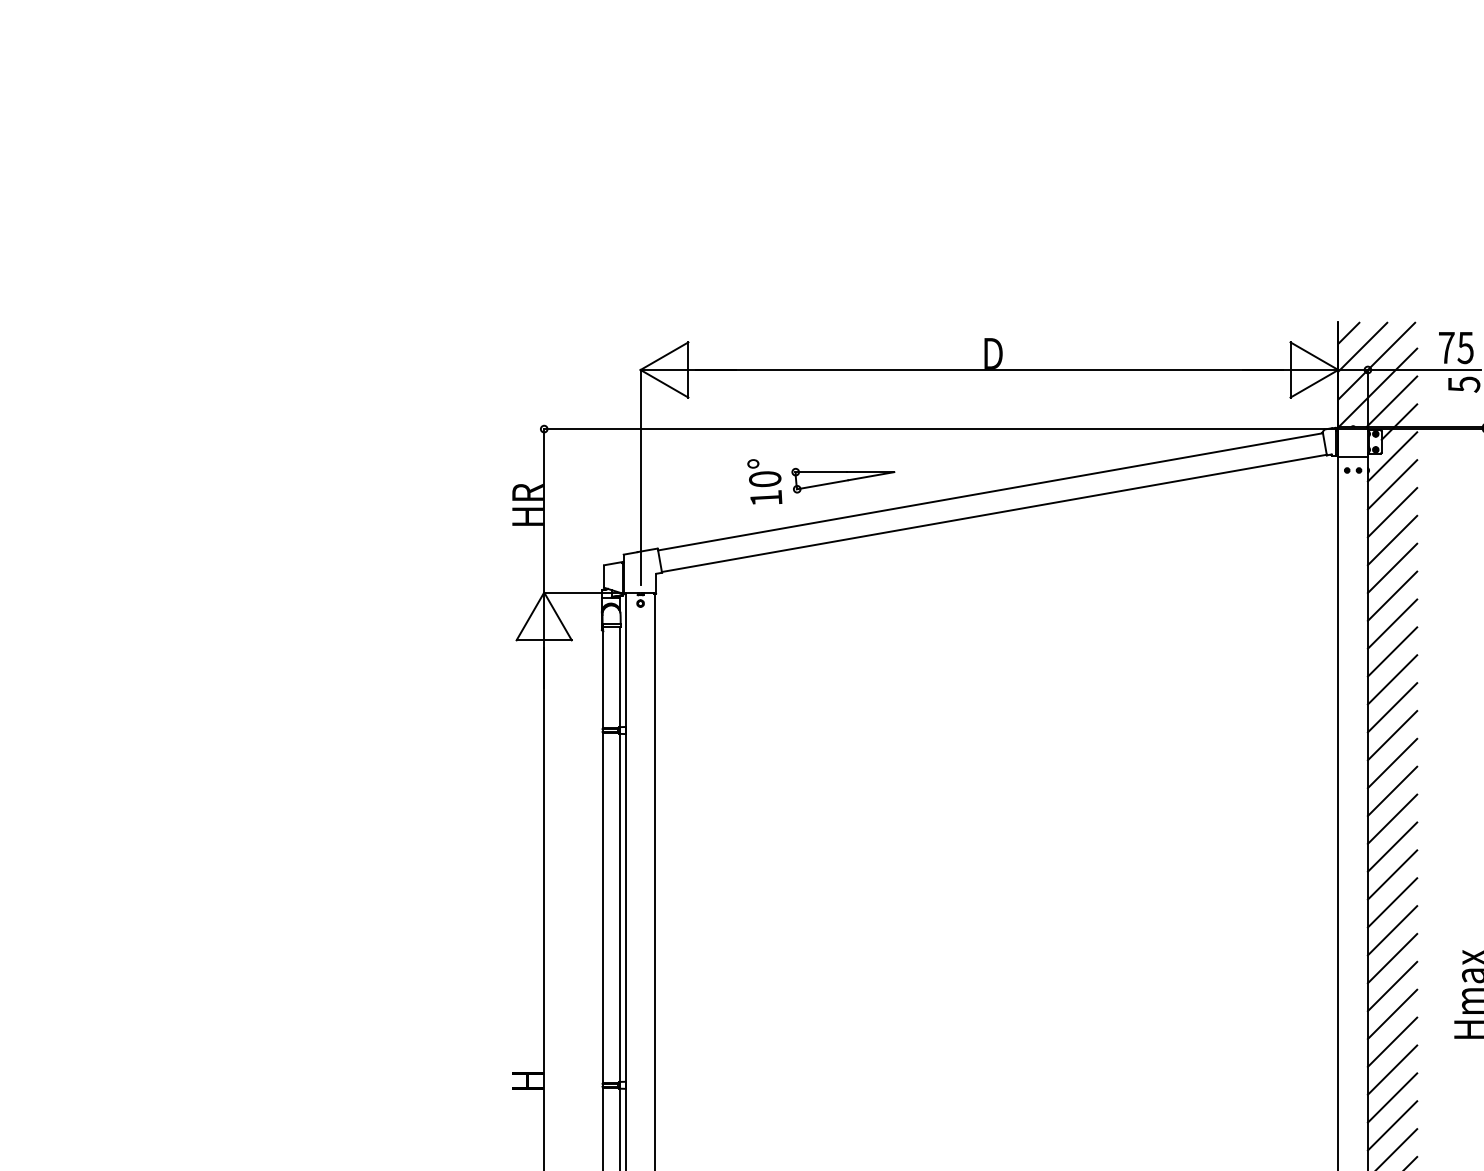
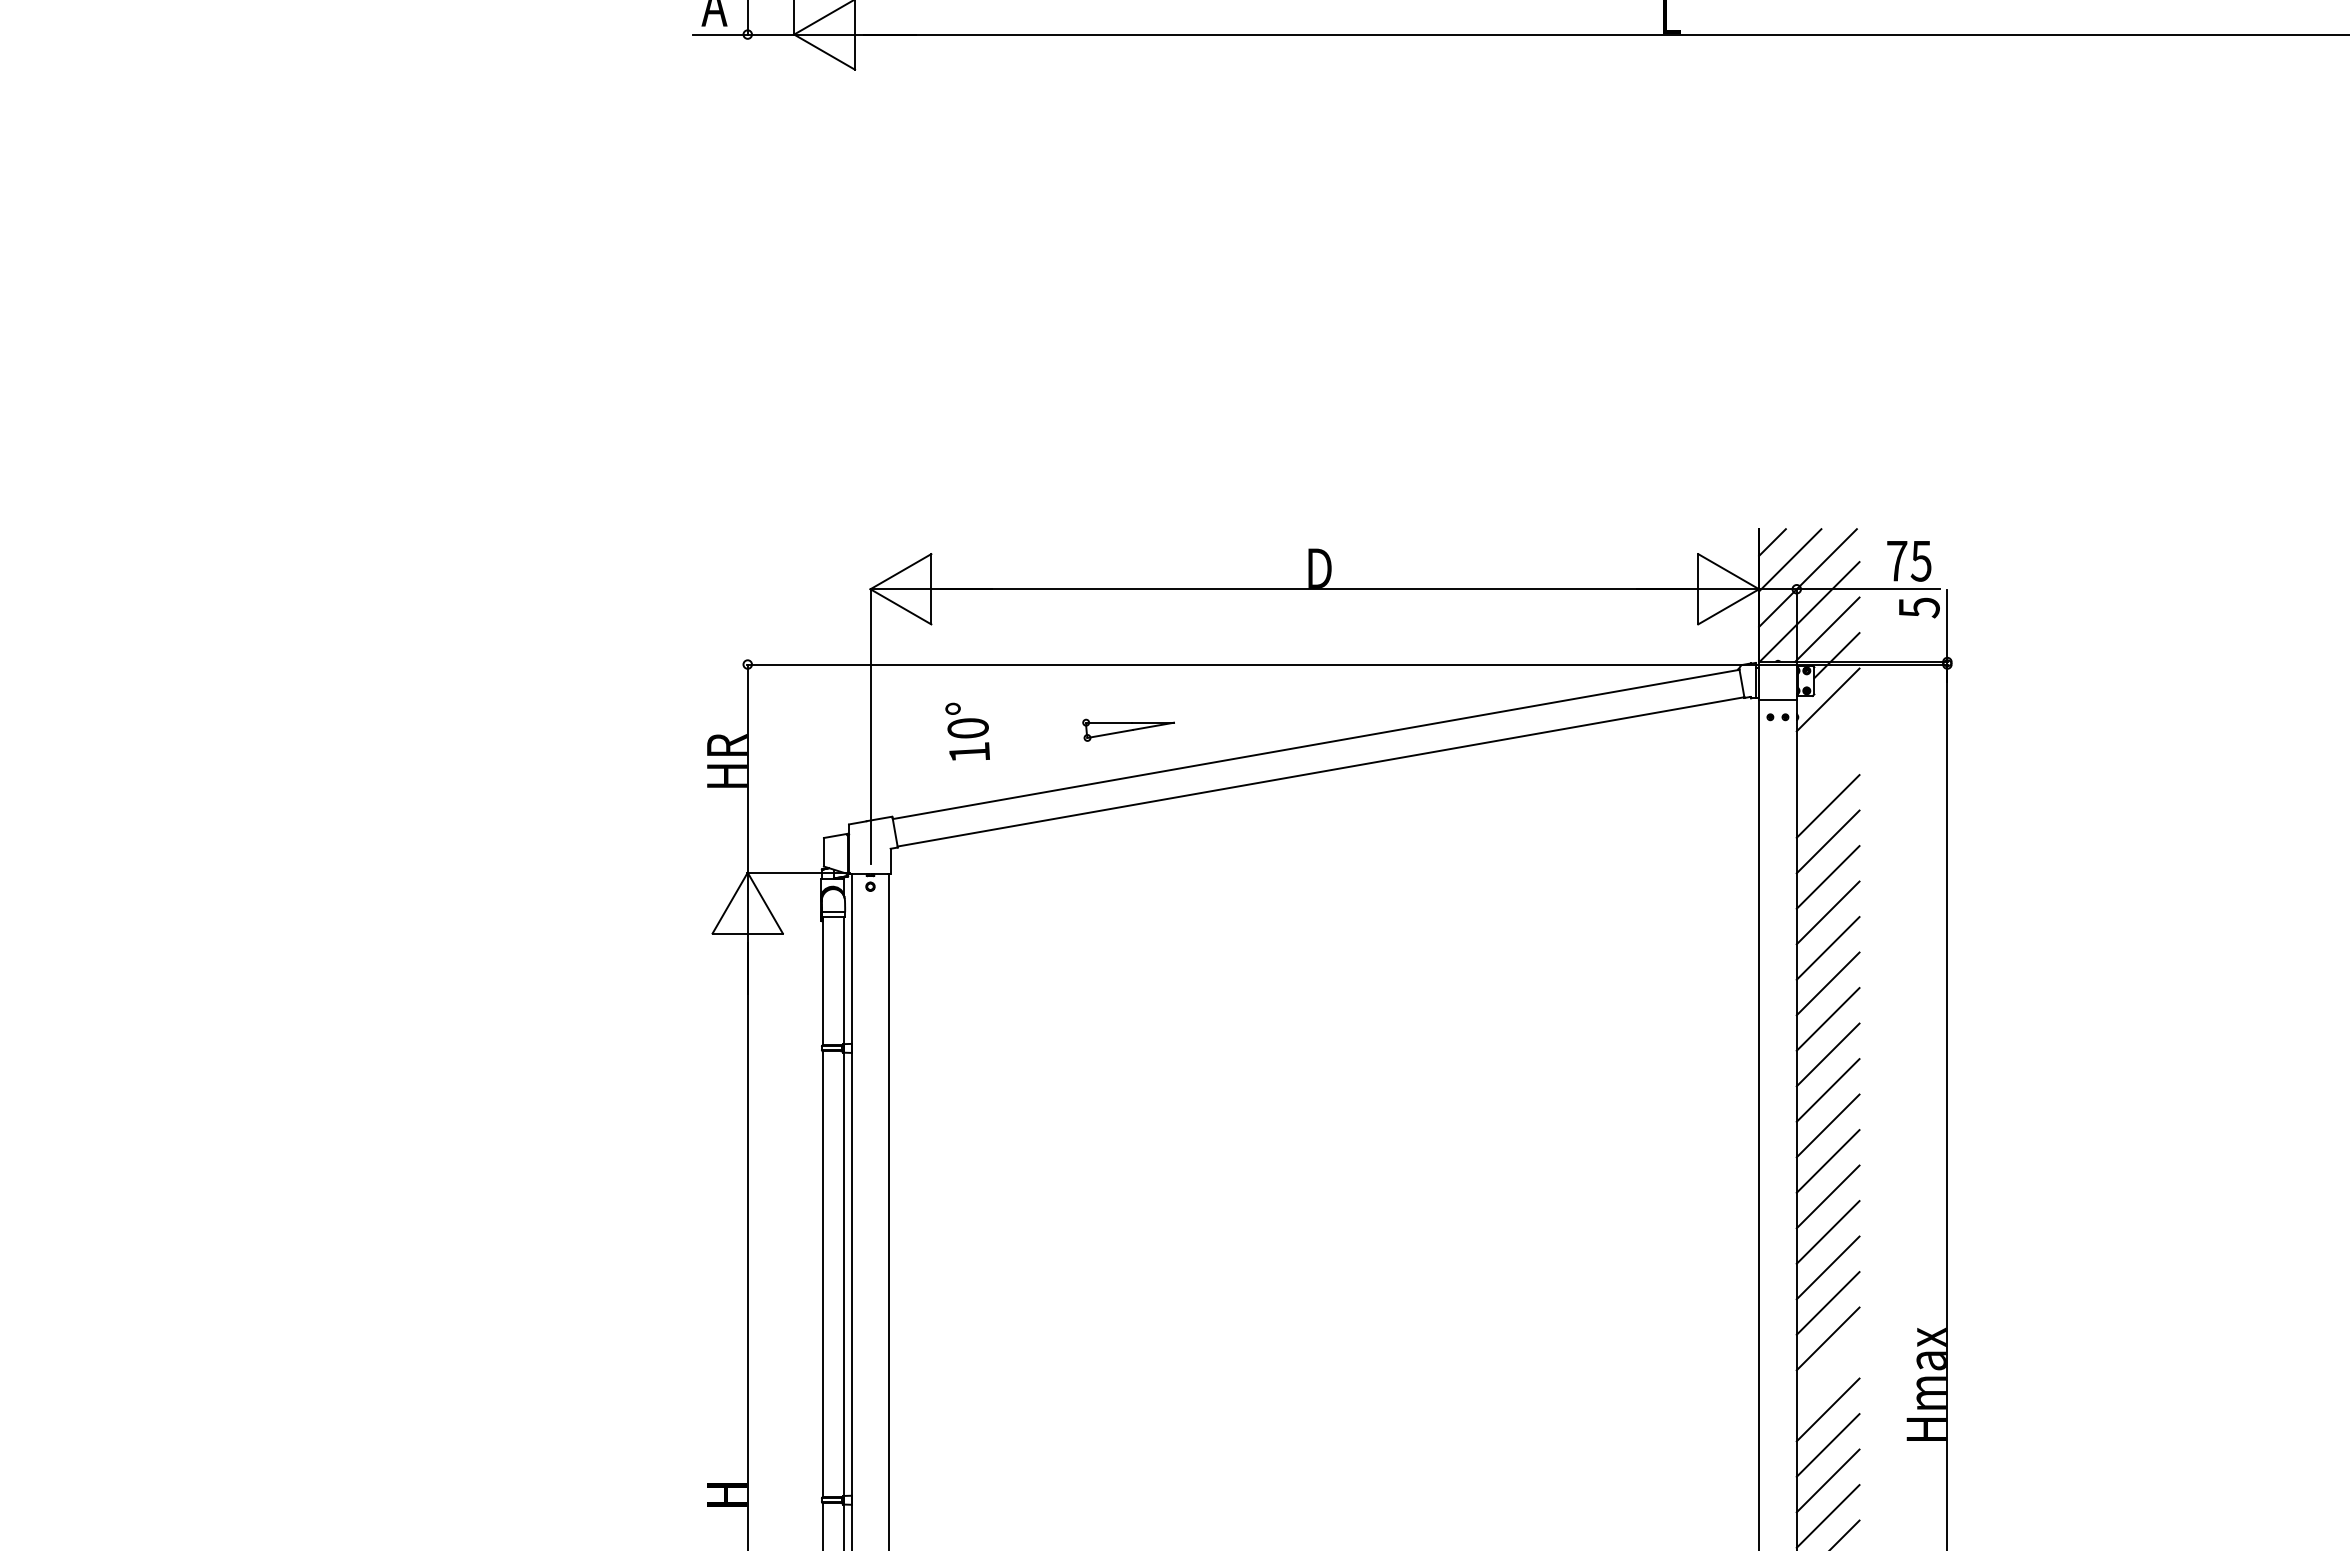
part: (843, 480) -> (1128, 730), size x0.7
text: (764, 481) -> (967, 731), moved
line: (1392, 484) -> (1827, 735), removed
line: (1392, 512) -> (1827, 770), removed
line: (1392, 986) -> (1827, 1374), removed

